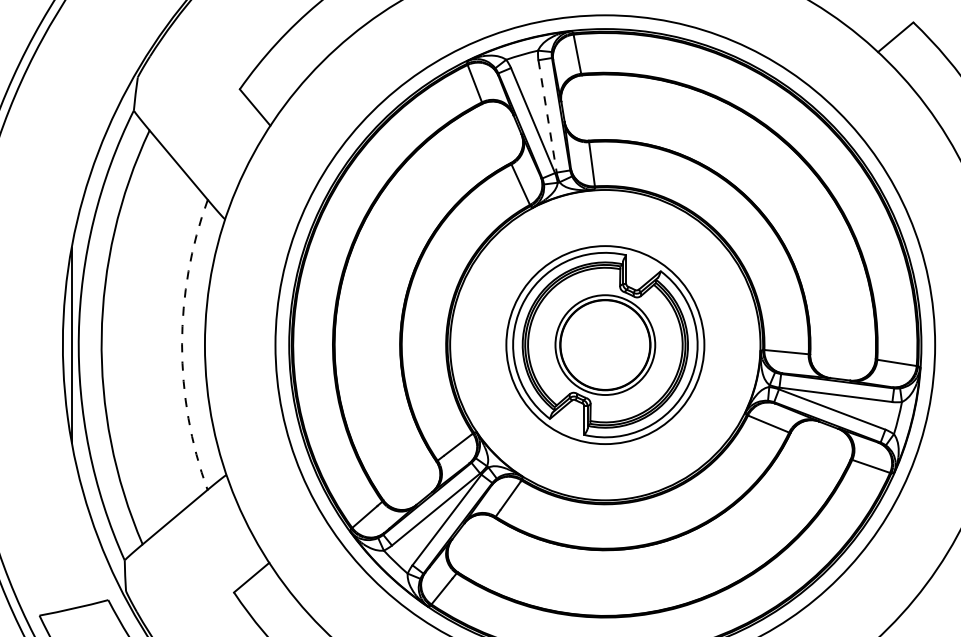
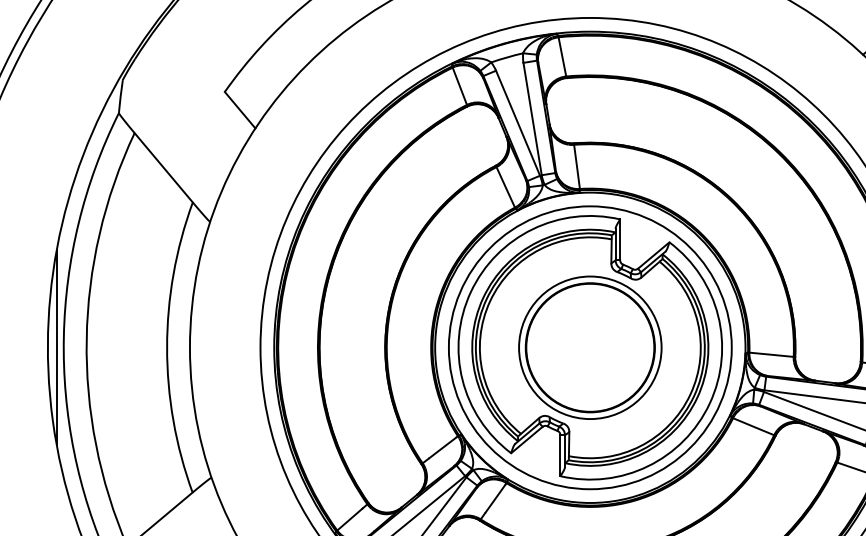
line: (547, 116) -> (532, 119), dashed -> solid
arc: (182, 344) -> (167, 347), dashed -> solid
part: (605, 344) -> (590, 347), size x1.43

